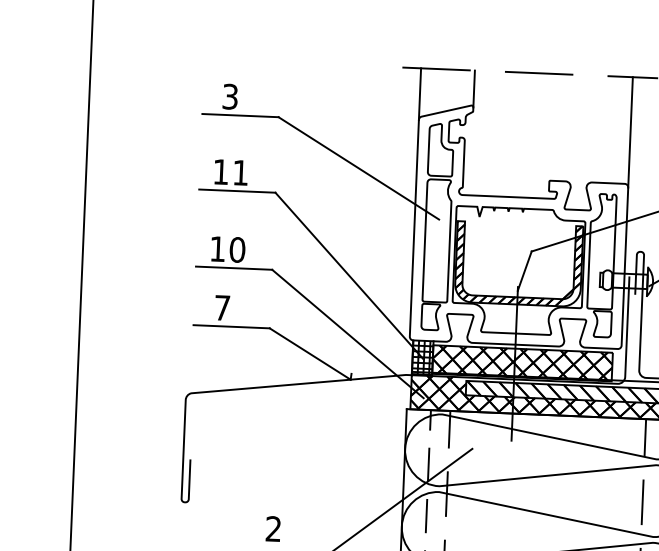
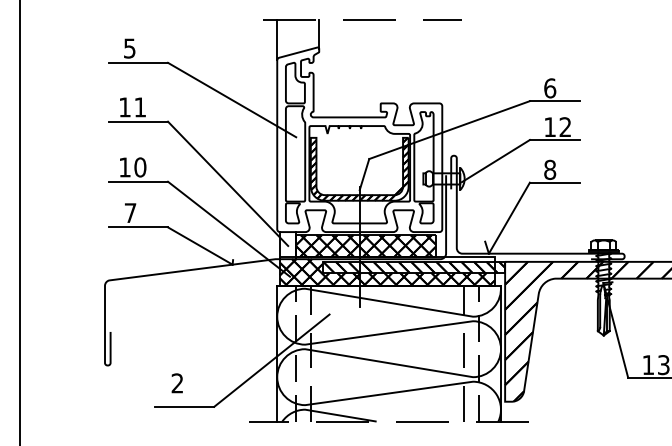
text: (230, 95) -> (129, 47), 3 -> 5
line: (630, 132) -> (442, 63), removed
hatch: (422, 358) -> (287, 245), removed

